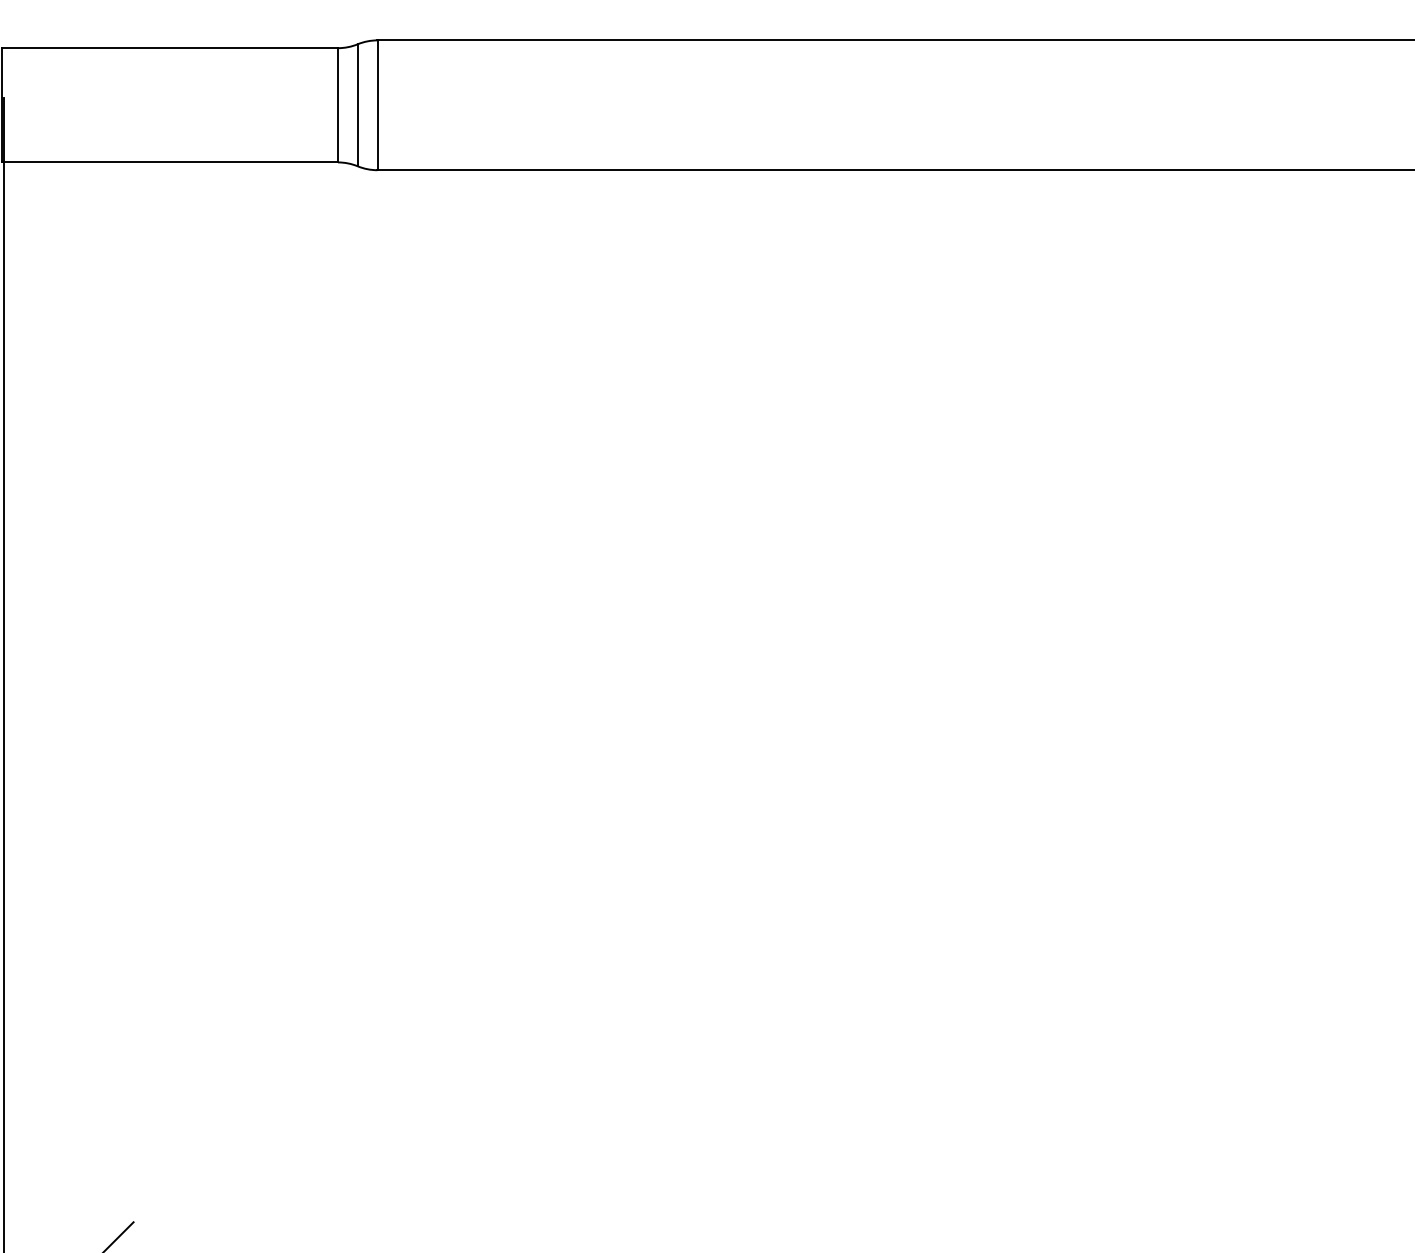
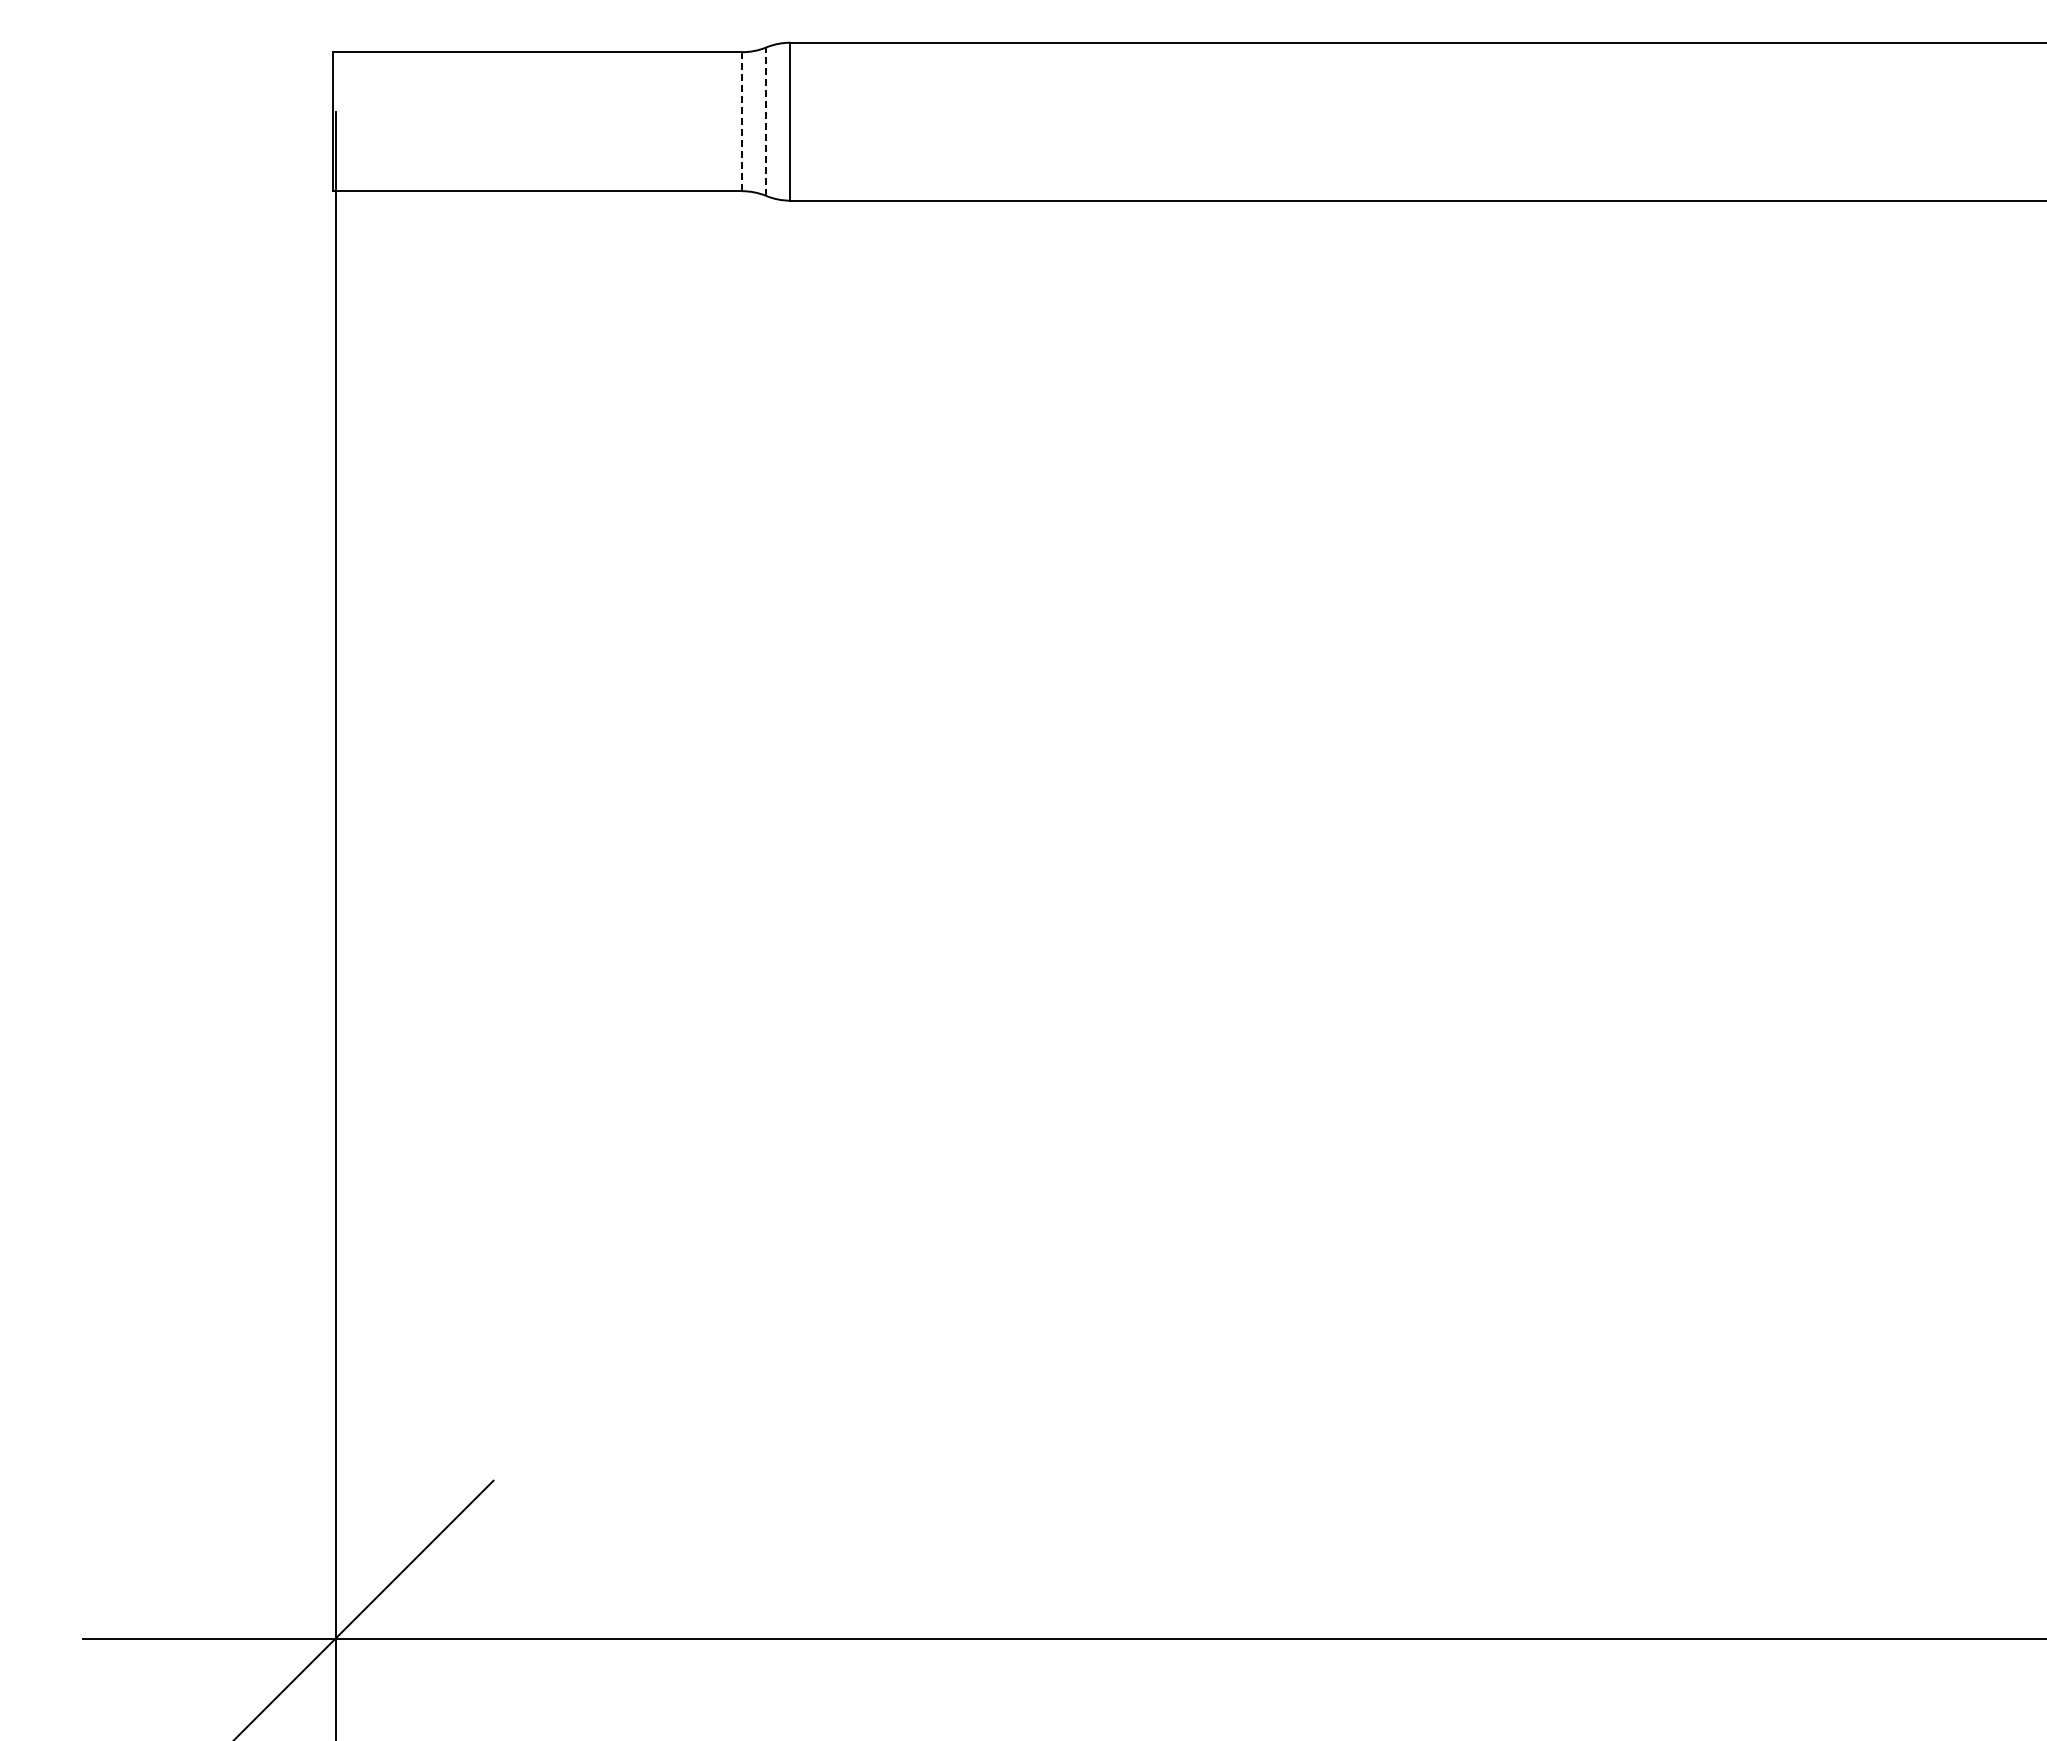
line: (338, 105) -> (742, 121), solid -> dashed
line: (357, 105) -> (766, 121), solid -> dashed

